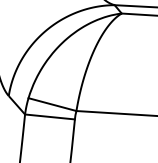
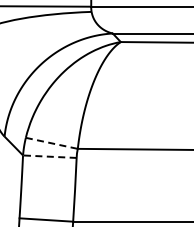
line: (52, 104) -> (51, 143), solid -> dashed
line: (49, 116) -> (49, 156), solid -> dashed

